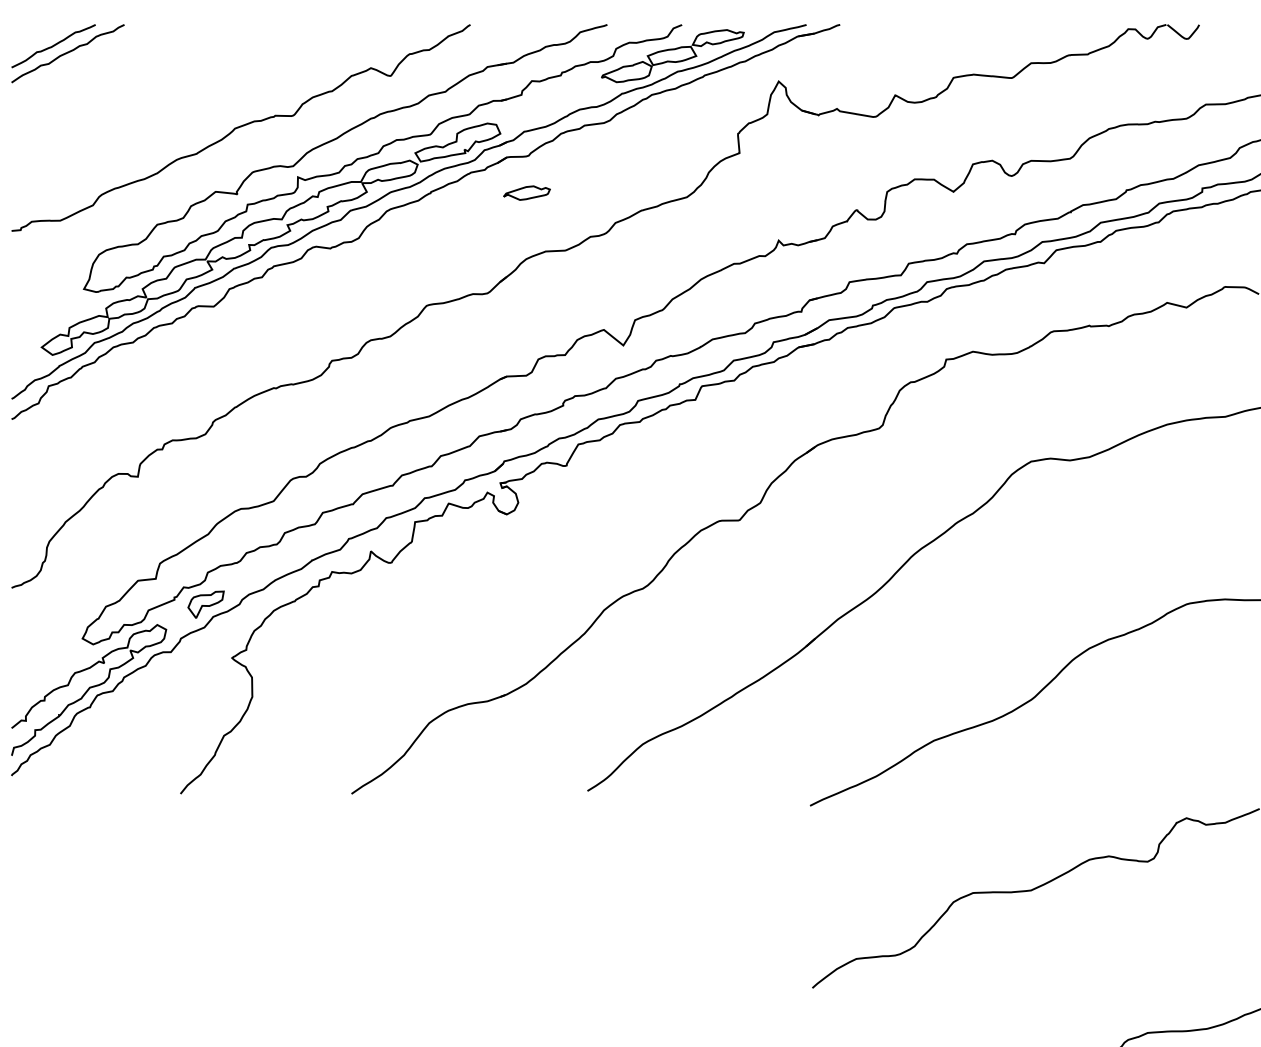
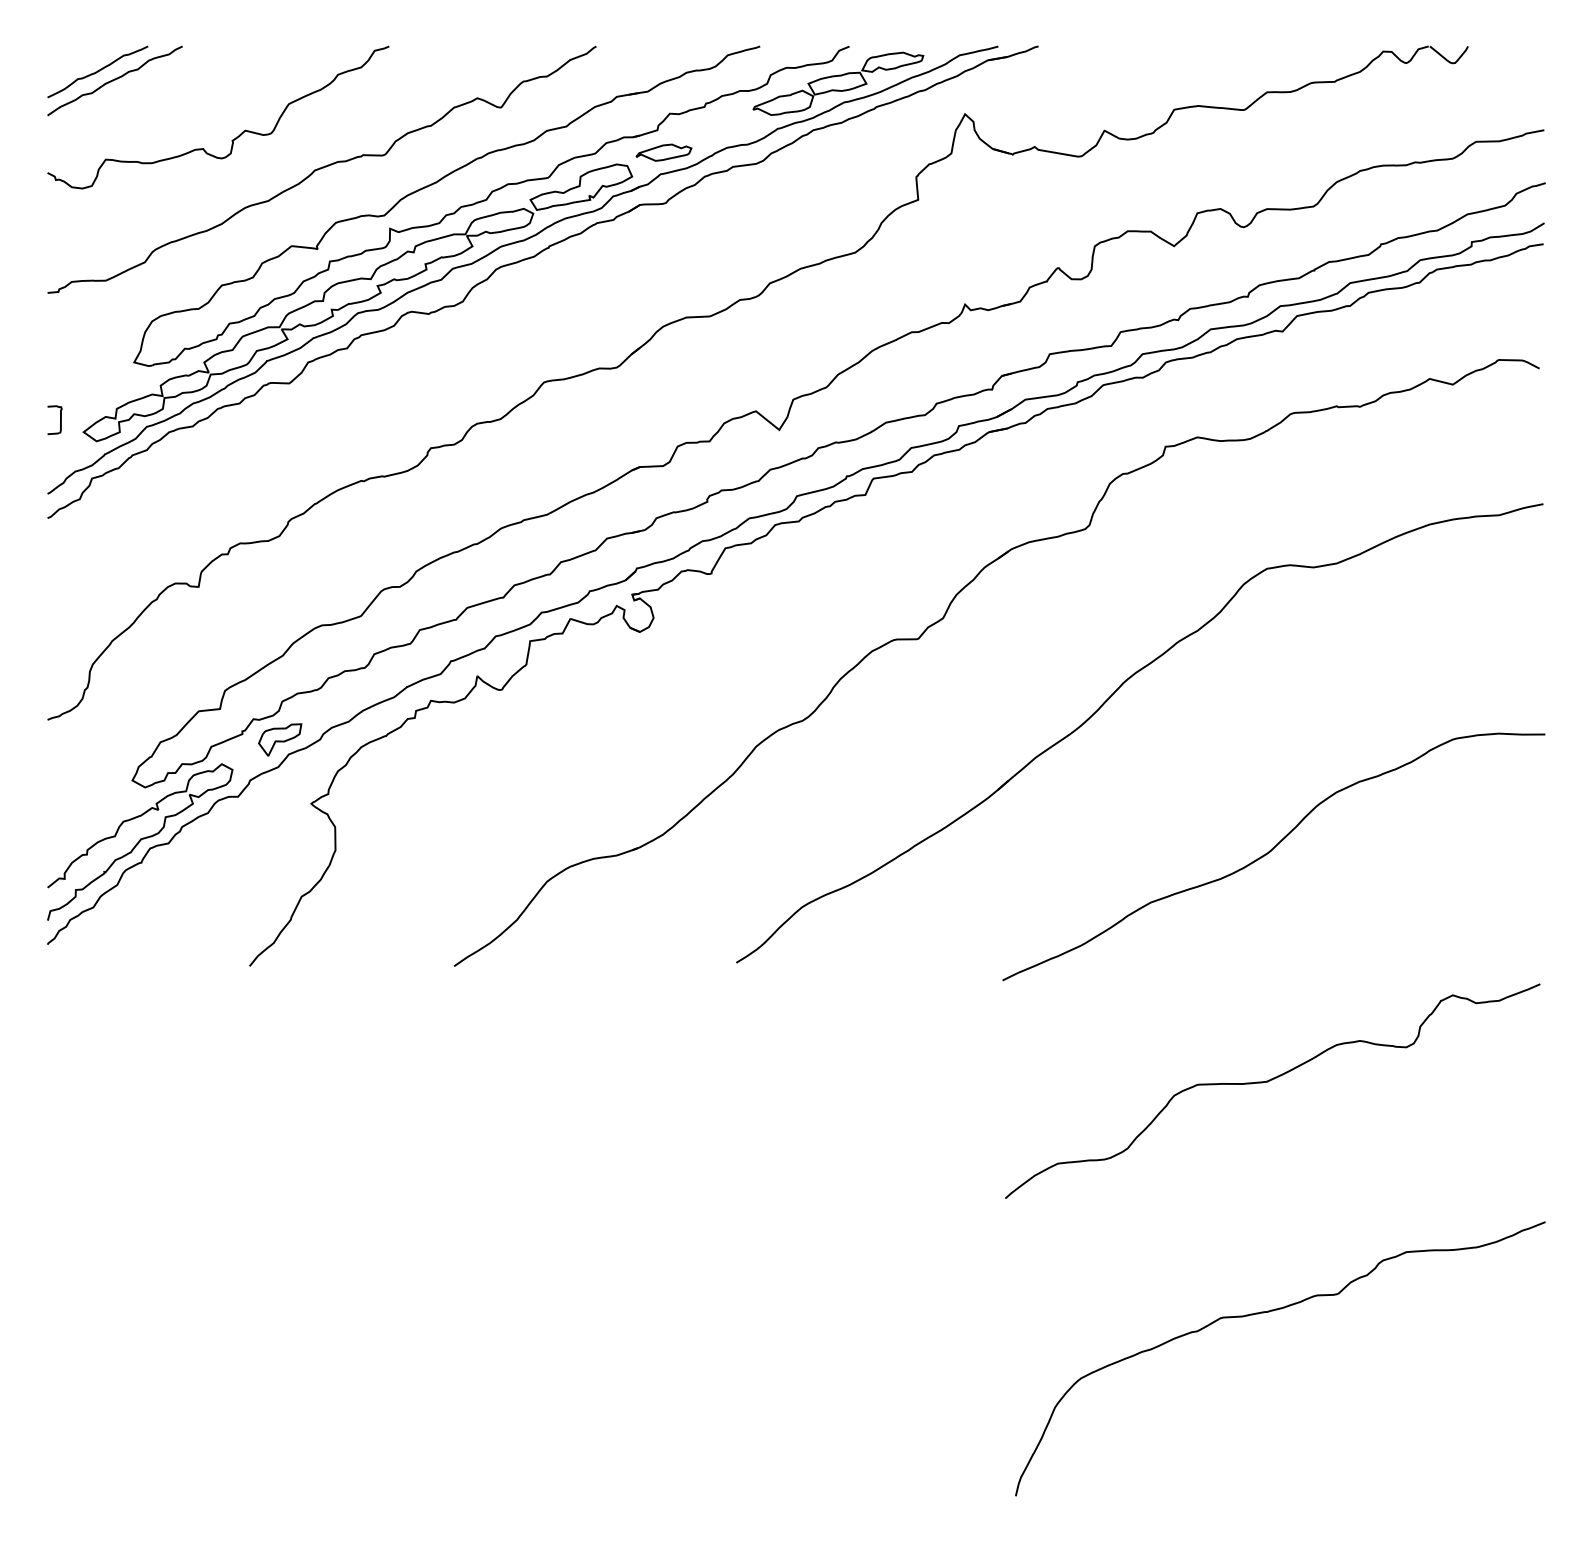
curve: (166, 102) -> (232, 139), added
part: (526, 192) -> (663, 152), moved
part: (17, 337) -> (54, 420), added

